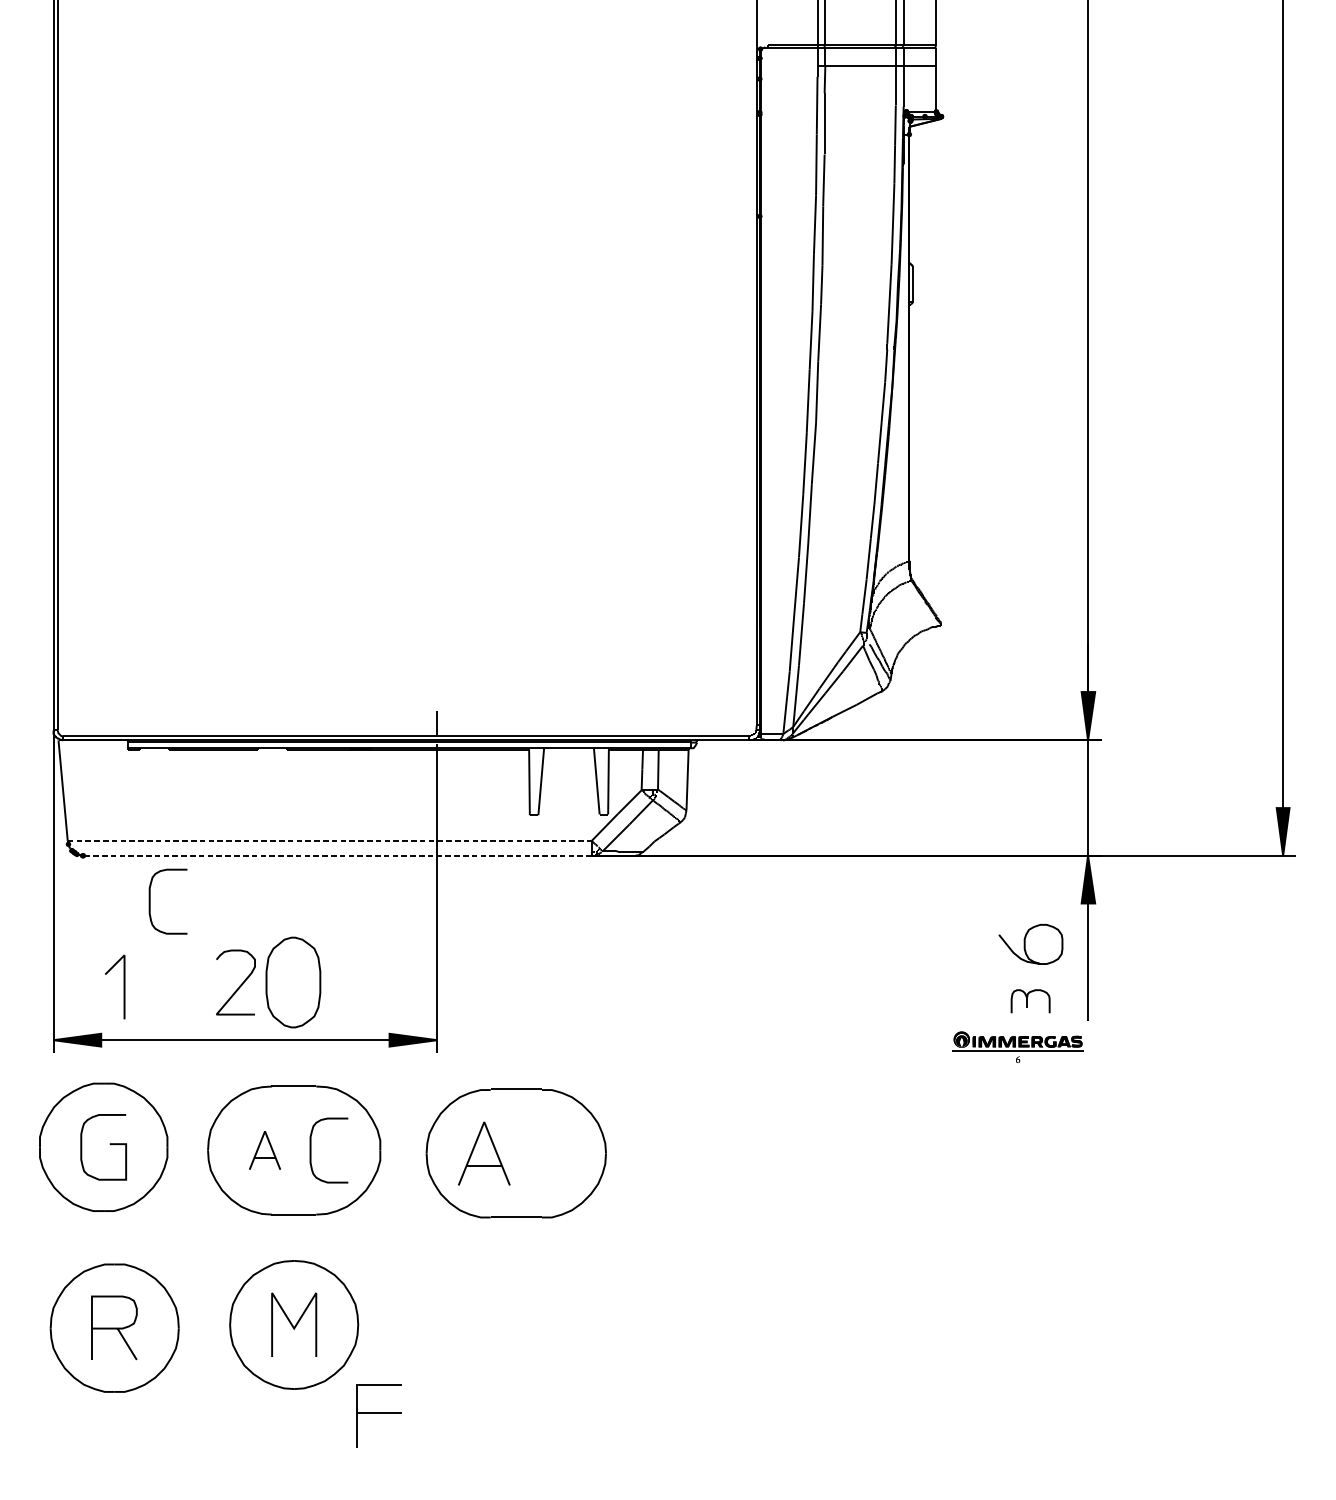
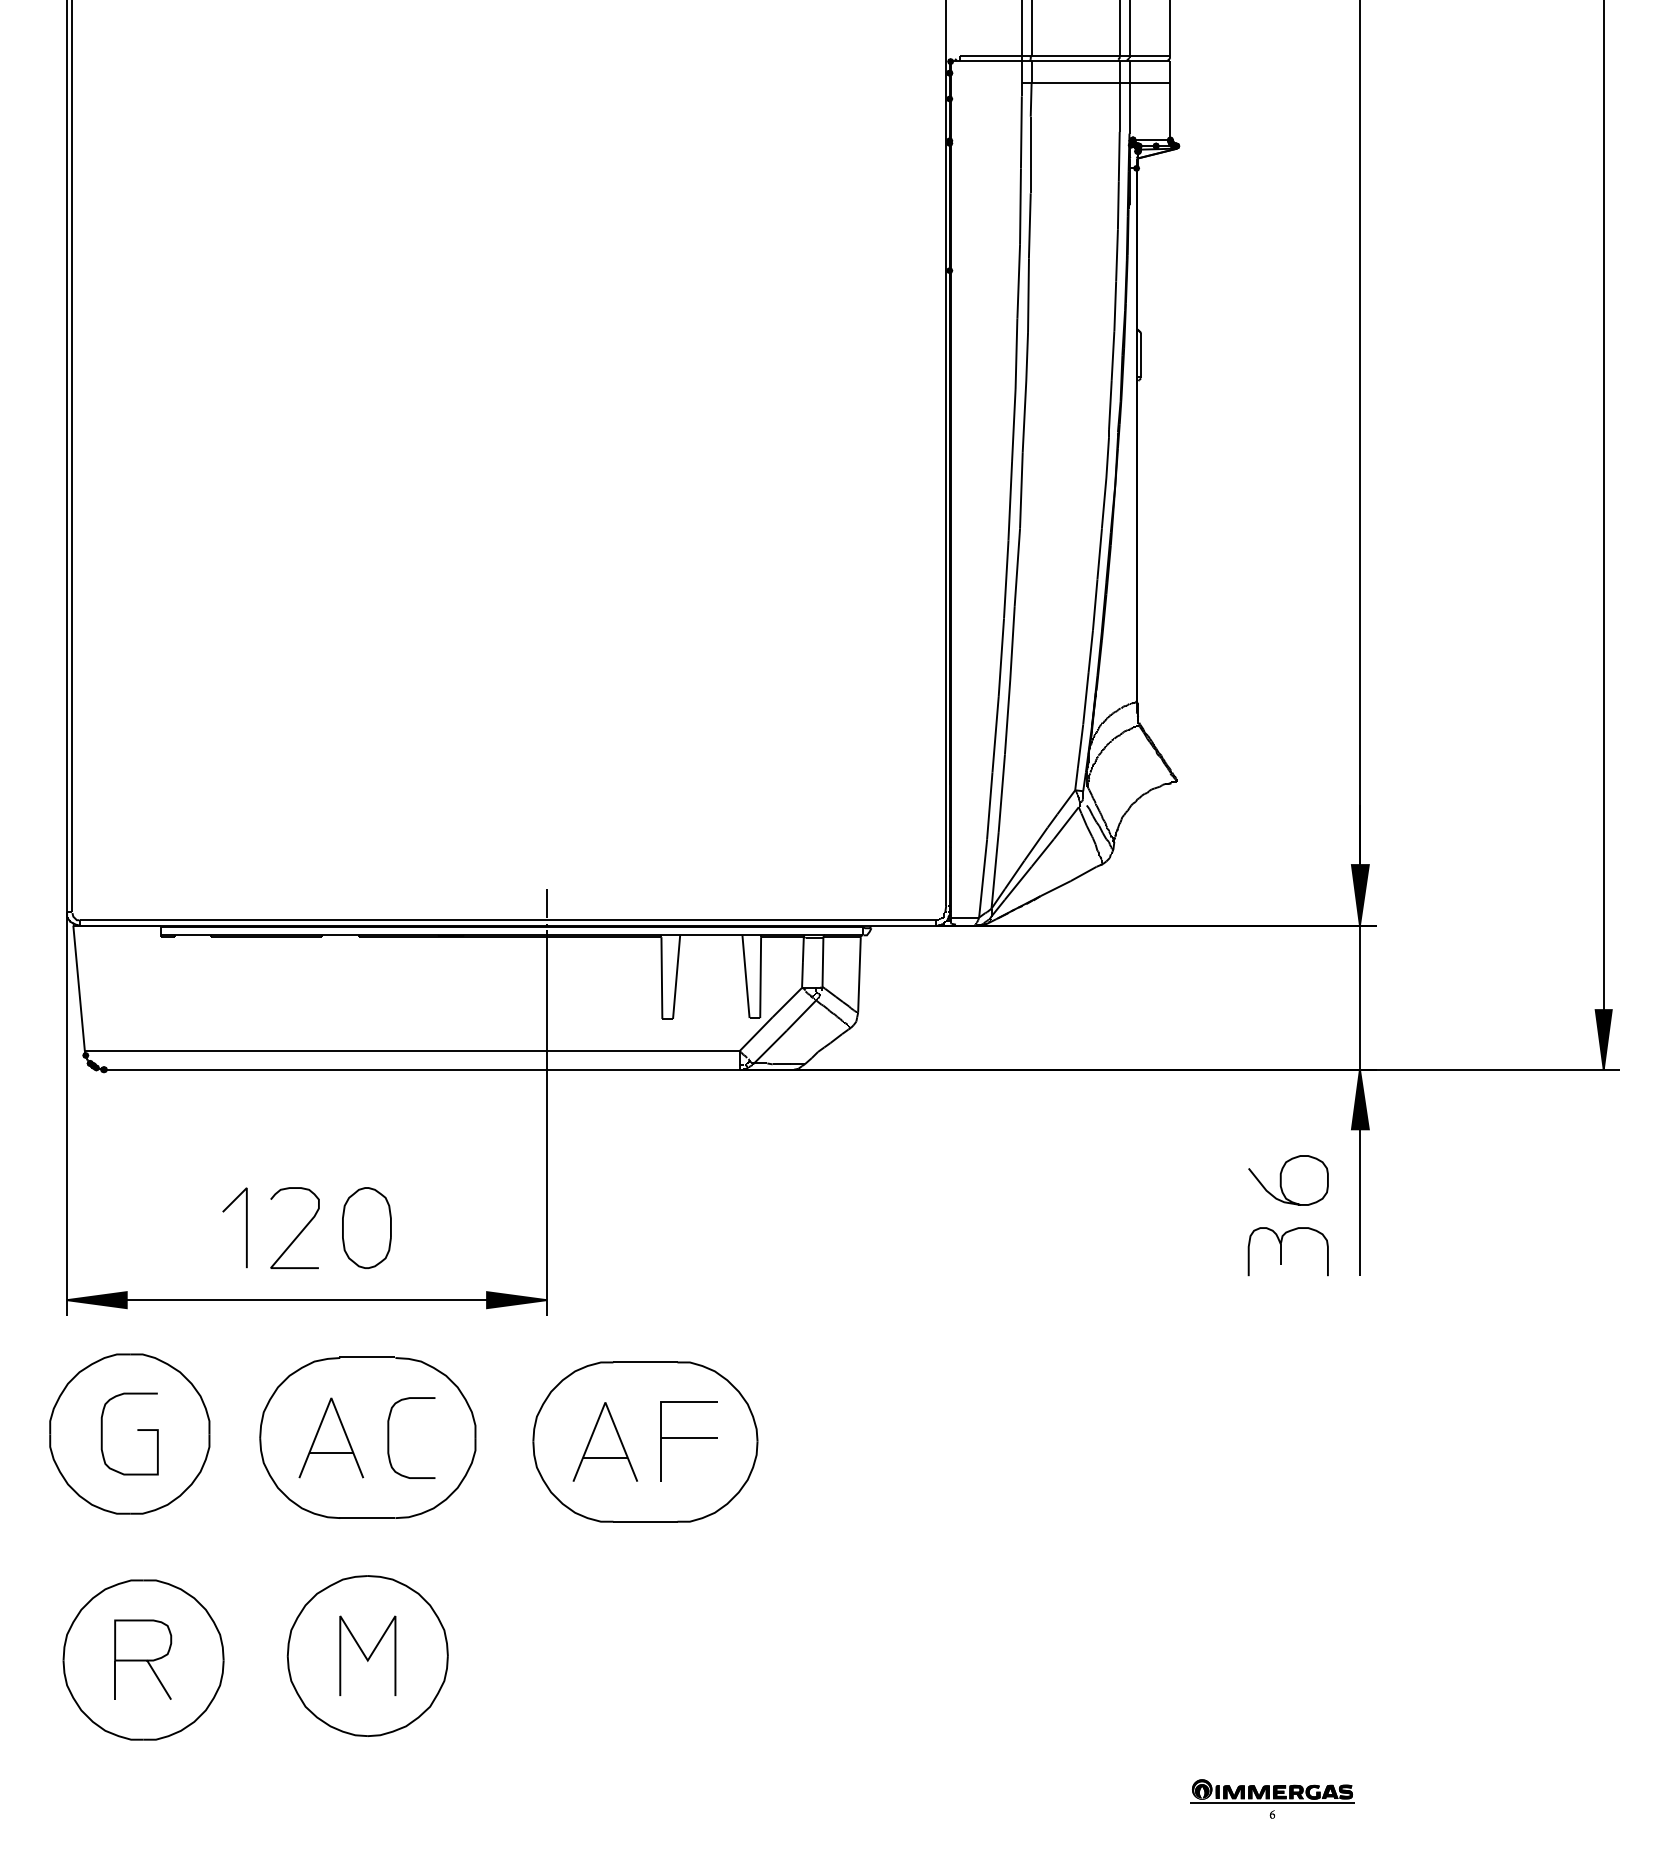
line: (329, 841) -> (412, 1051), dashed -> solid
line: (337, 855) -> (422, 1069), dashed -> solid
curve: (150, 901) -> (188, 1126), removed
part: (293, 982) -> (366, 1227), size x0.71
line: (124, 986) -> (246, 1227), moved
part: (1030, 1001) -> (1287, 1251), size x1.67
part: (1018, 1046) -> (1272, 1798), moved
part: (265, 1150) -> (331, 1437), size x1.67
part: (378, 1415) -> (688, 1441), moved

